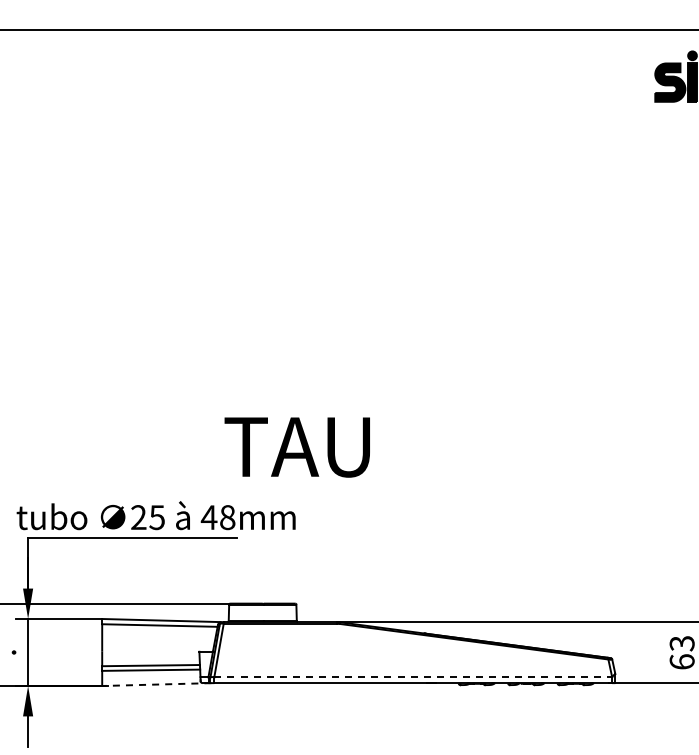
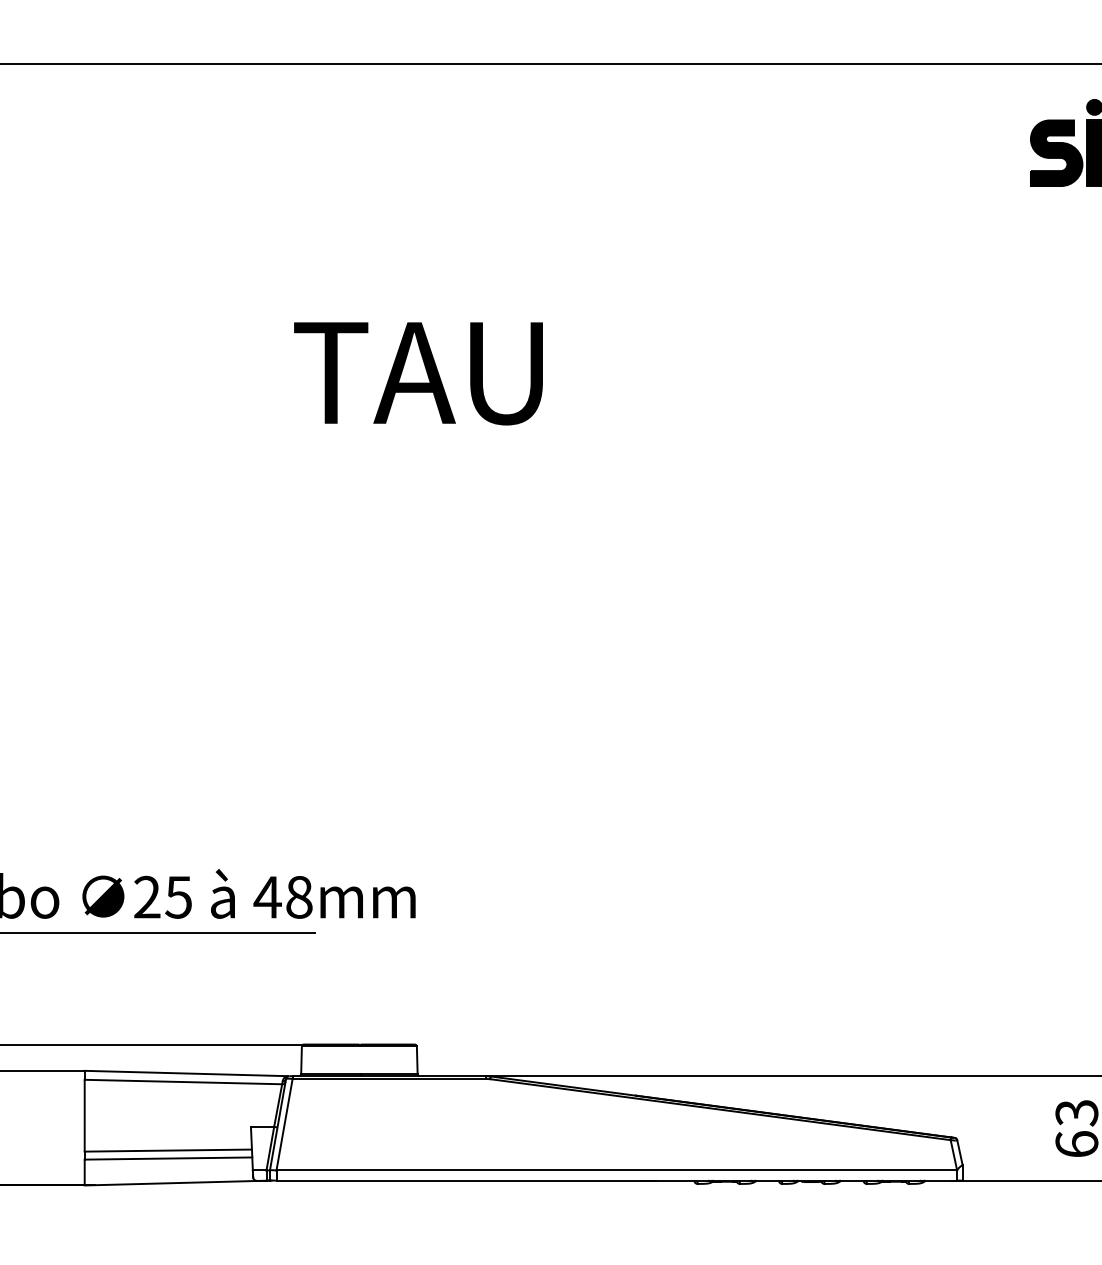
text: (296, 447) -> (417, 373), moved
line: (413, 677) -> (617, 1170), dashed -> solid
line: (156, 684) -> (177, 1182), dashed -> solid

